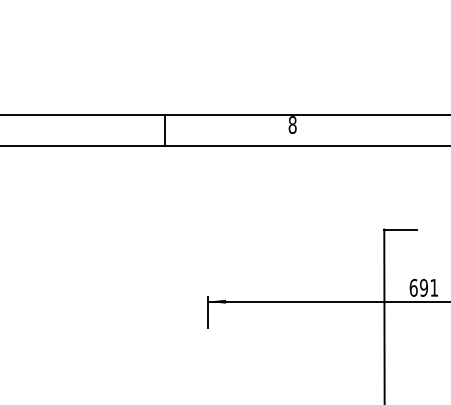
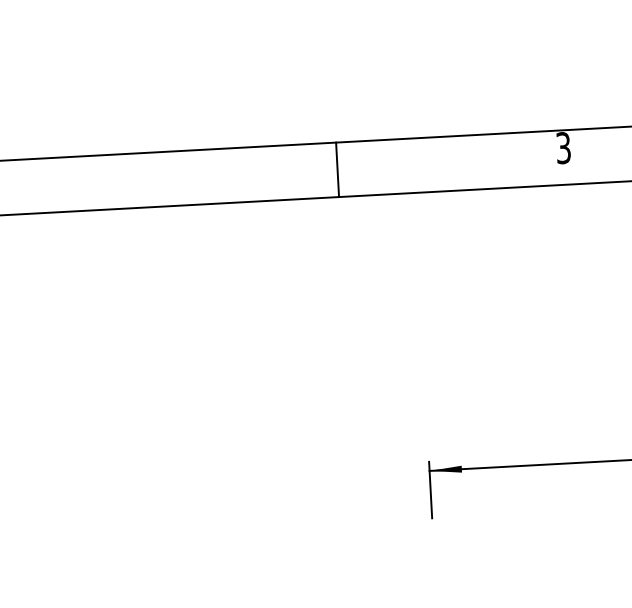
text: (292, 124) -> (563, 147), 8 -> 3

